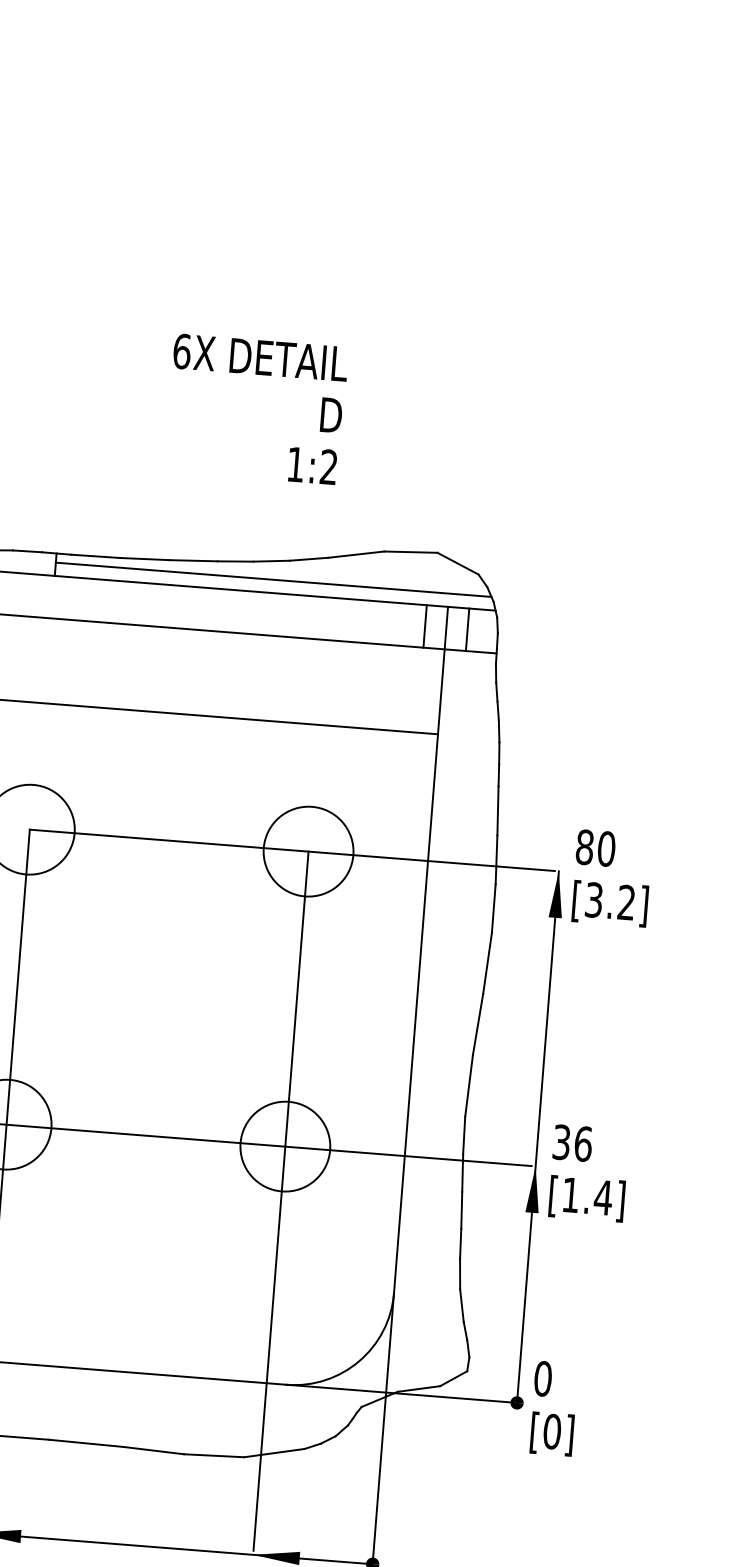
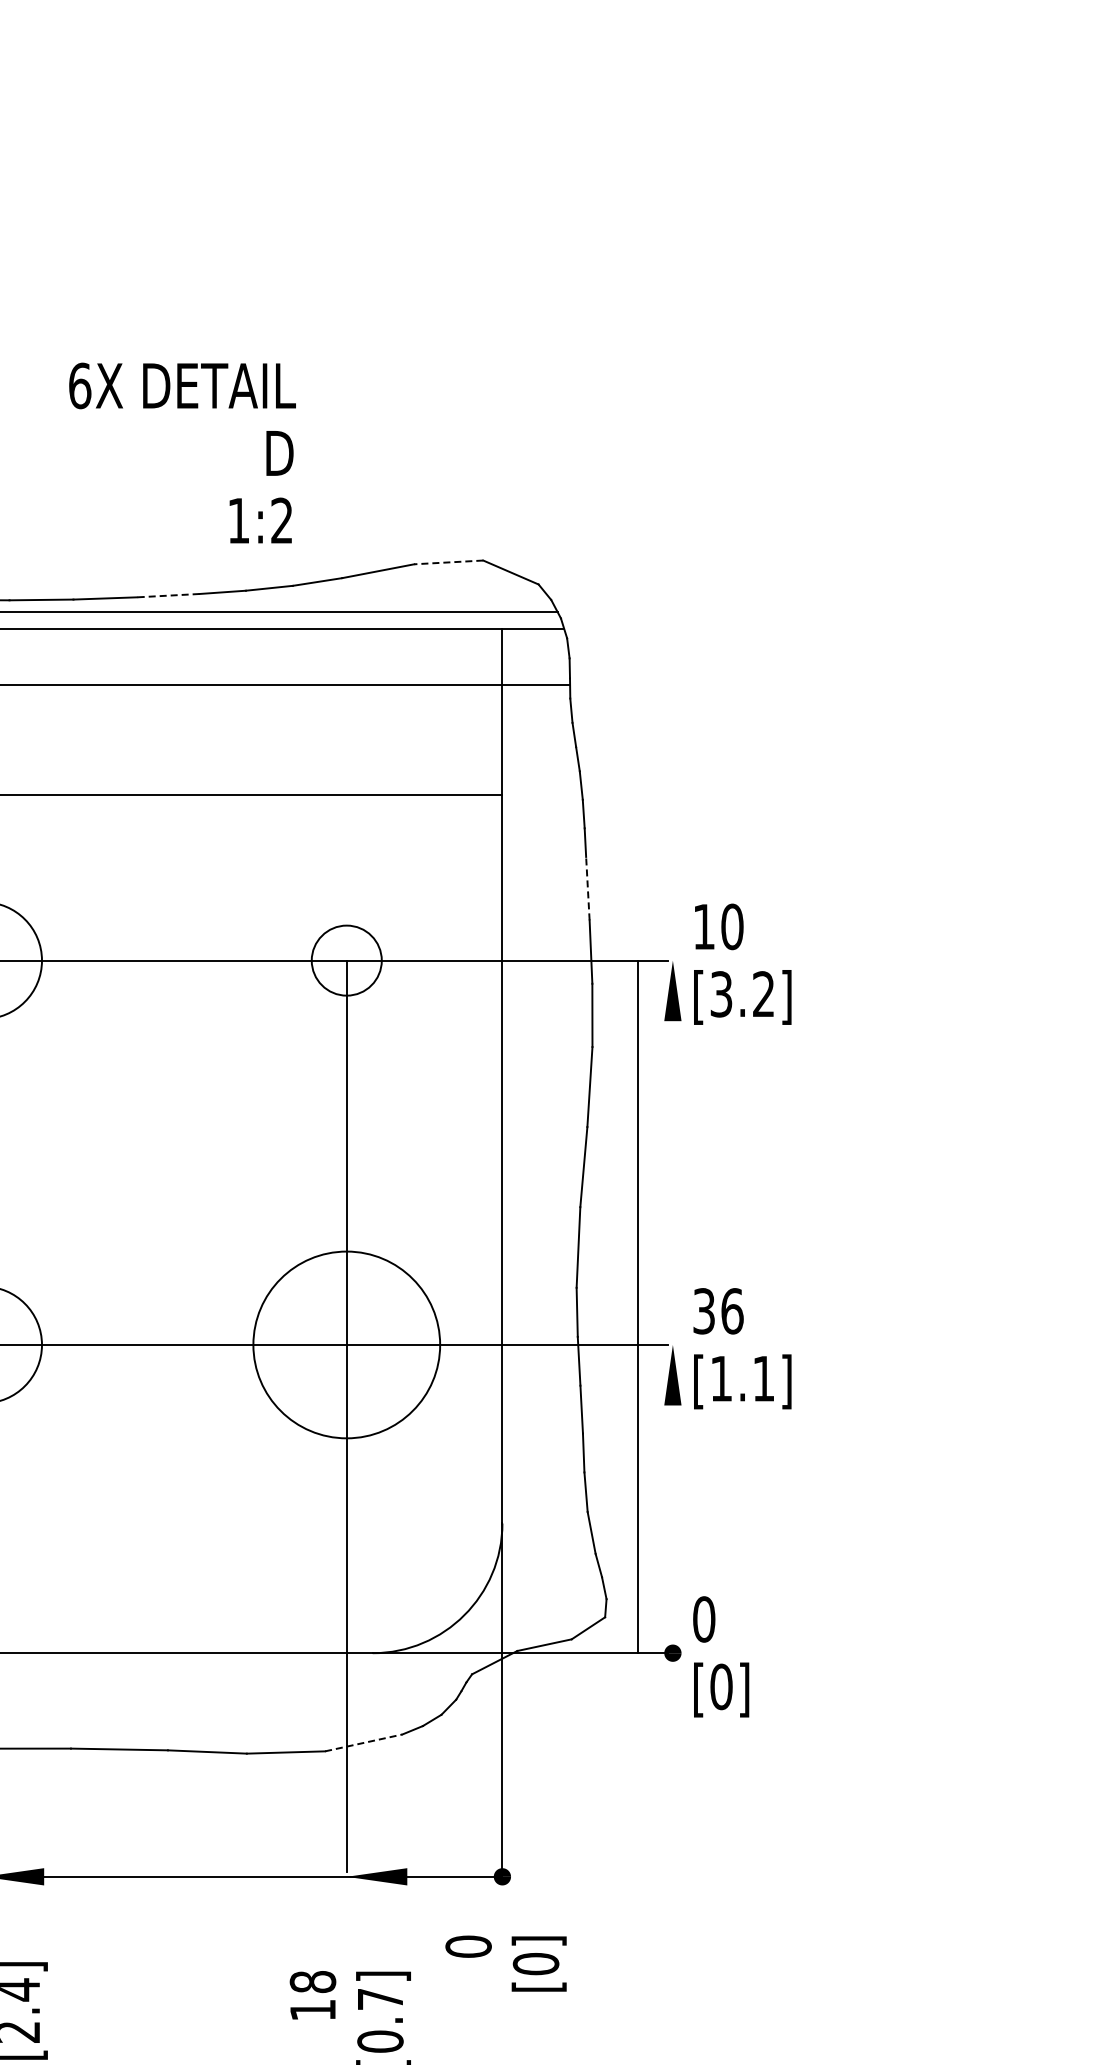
text: (256, 408) -> (182, 452), moved
line: (410, 552) -> (448, 562), solid -> dashed
line: (193, 560) -> (167, 595), solid -> dashed
line: (424, 625) -> (474, 656), removed
line: (467, 629) -> (530, 656), removed
line: (497, 810) -> (587, 888), solid -> dashed
text: (585, 847) -> (704, 926), 80 -> 10
circle: (308, 851) -> (346, 960), size x0.6
line: (537, 1136) -> (637, 1306), moved
circle: (285, 1146) -> (346, 1344), size x1.6
text: (603, 1197) -> (763, 1378), [1.4] -> [1.1]
line: (274, 1452) -> (363, 1742), solid -> dashed

